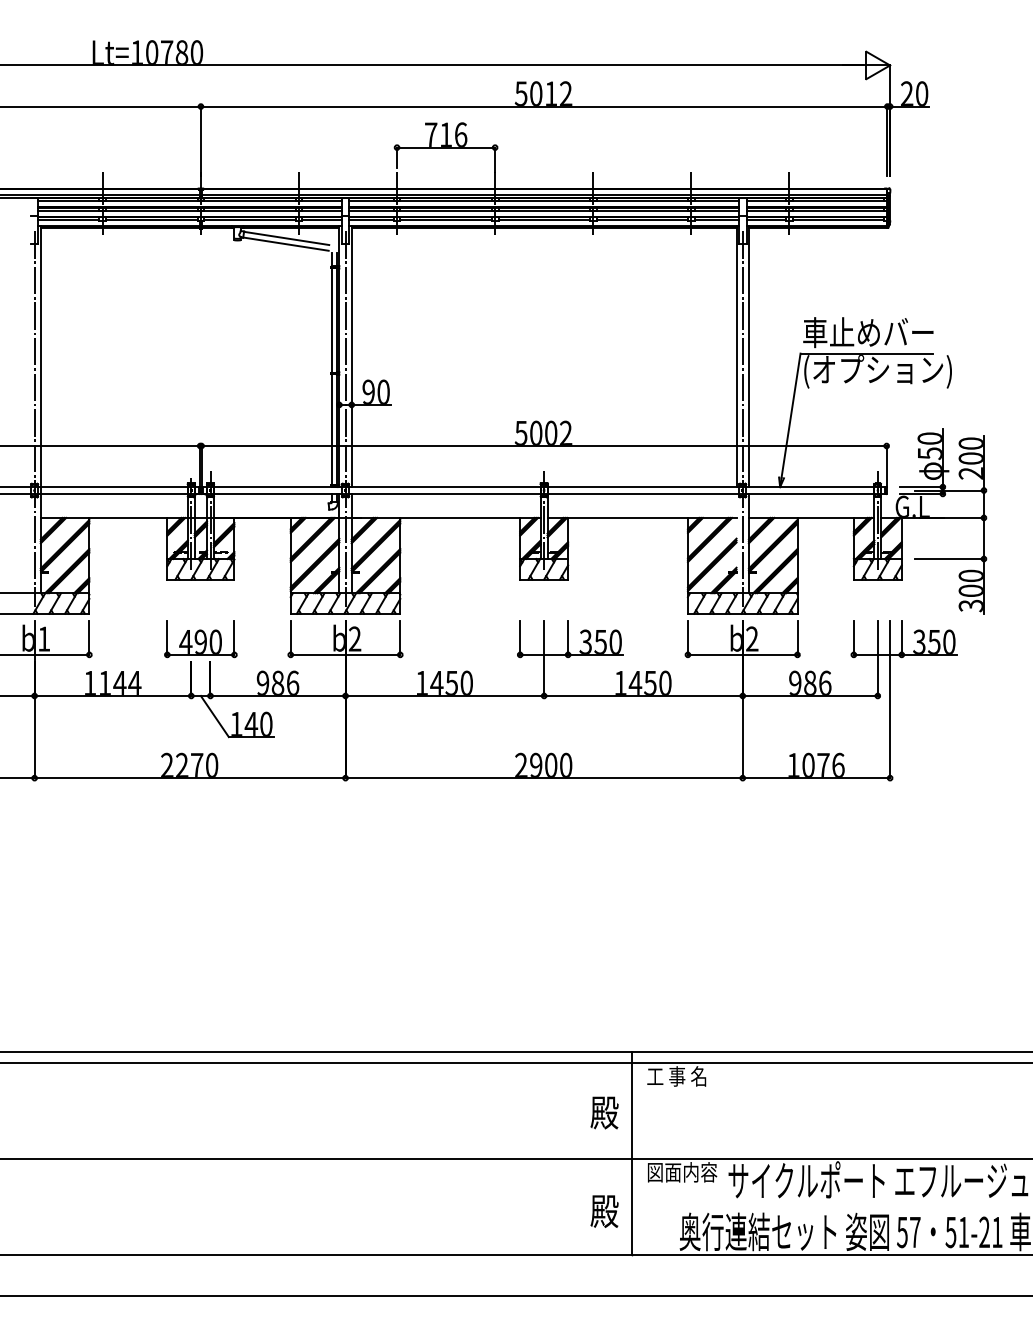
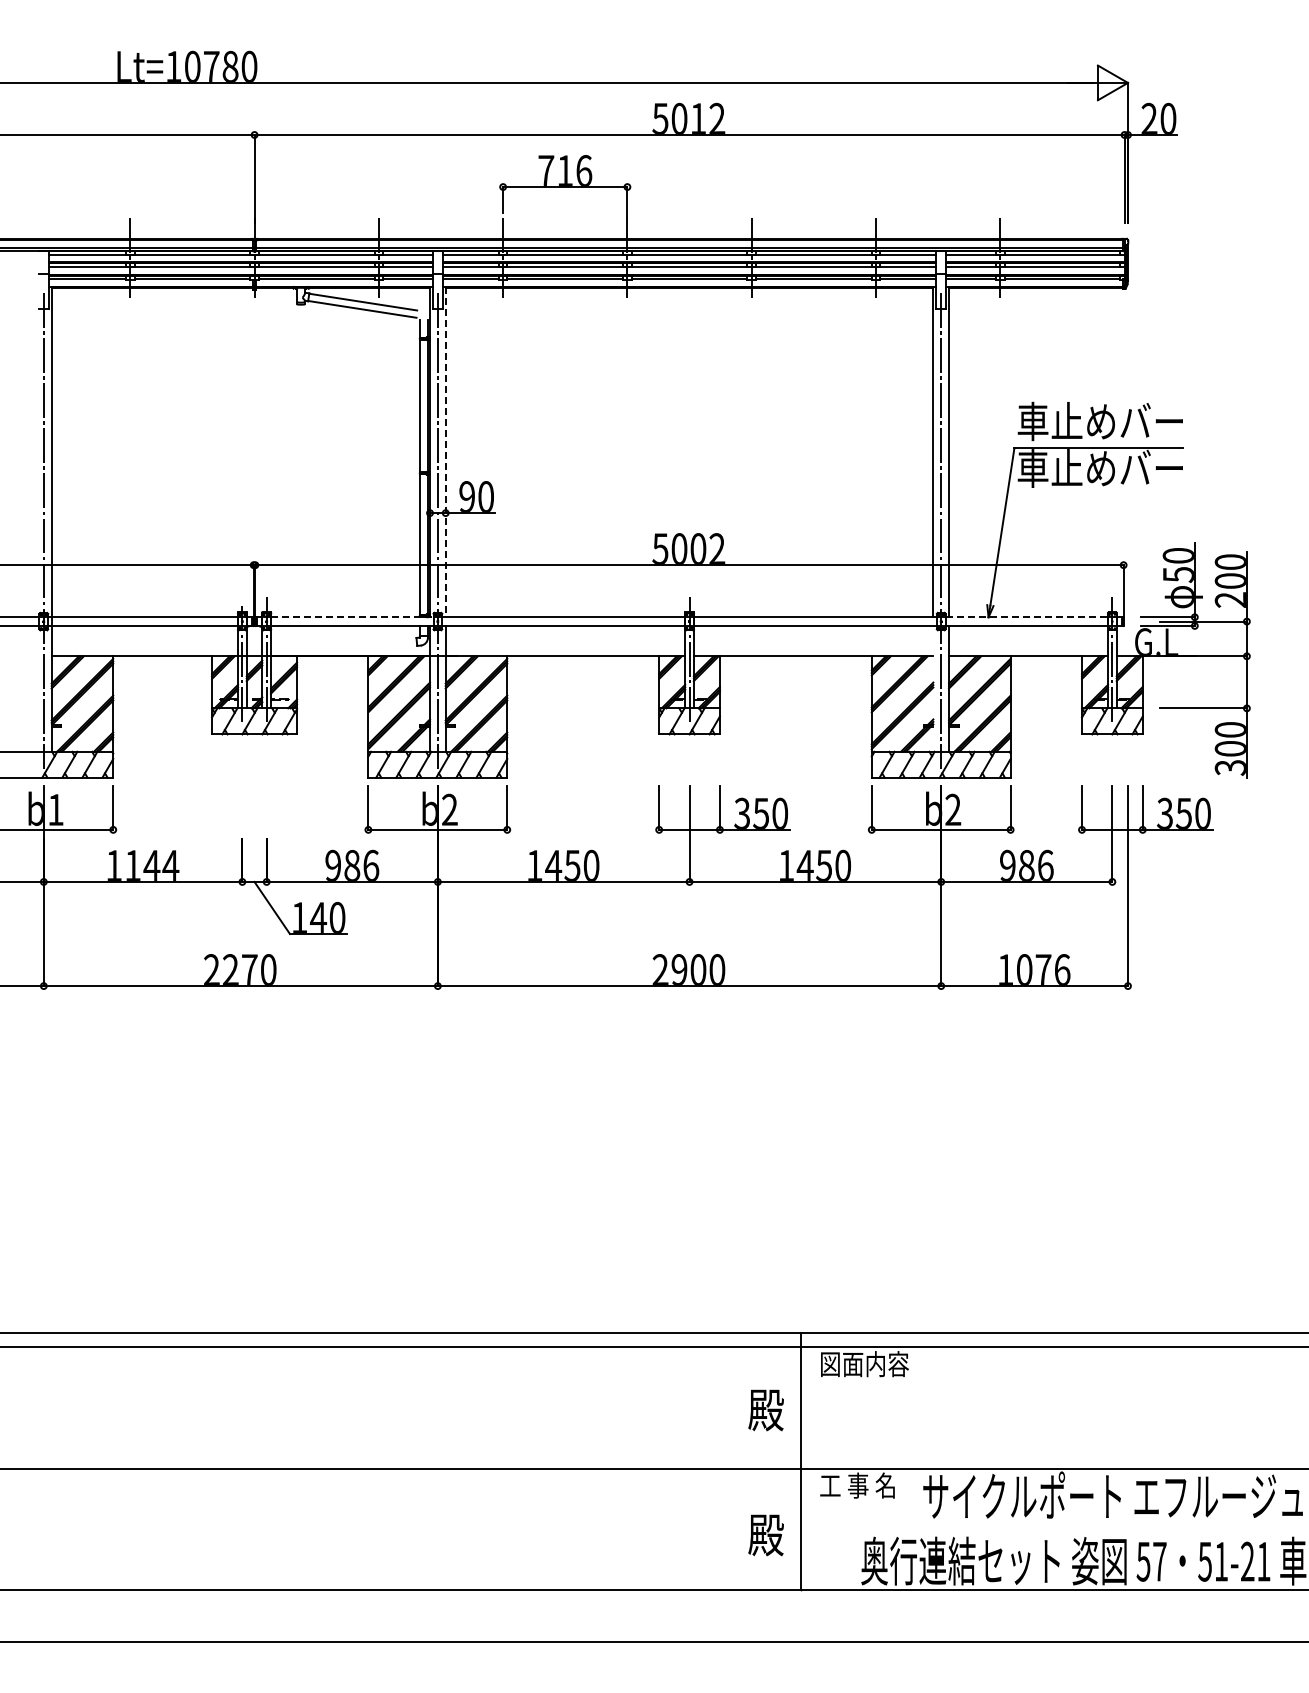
line: (351, 357) -> (445, 452), solid -> dashed
text: (877, 371) -> (1111, 470), (オプション) -> 車止めバー
line: (278, 487) -> (352, 617), solid -> dashed
line: (810, 487) -> (1027, 617), solid -> dashed
part: (200, 638) -> (254, 809), removed
text: (682, 1076) -> (864, 1364), 工 事 名 -> 図面内容
text: (682, 1172) -> (864, 1485), 図面内容 -> 工 事 名

